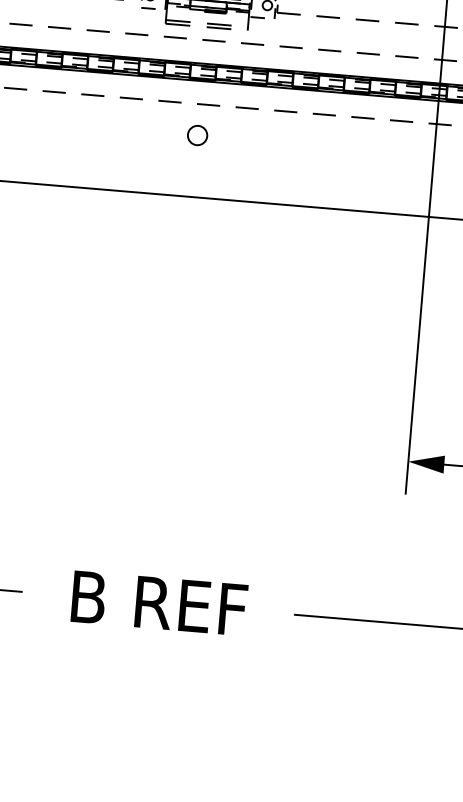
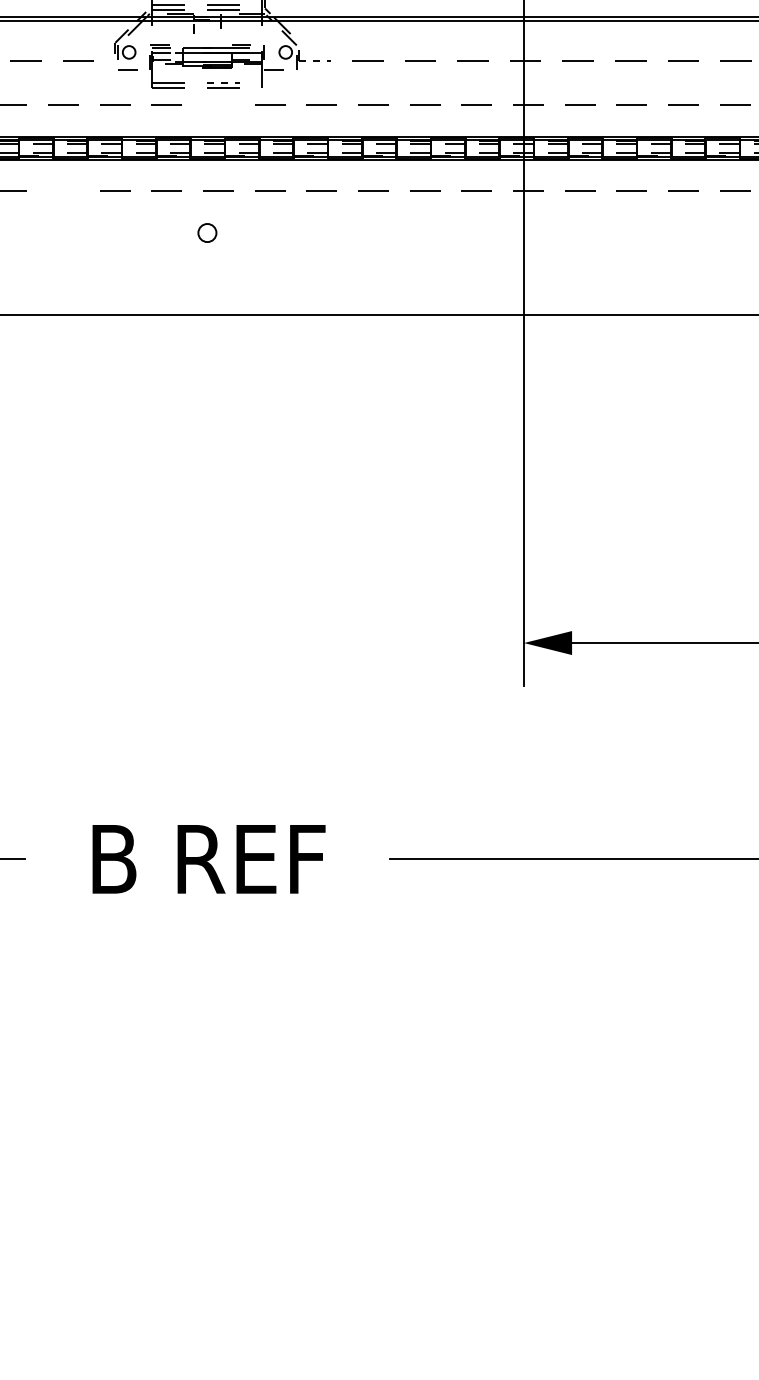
line: (289, 14) -> (315, 61), solid -> dashed
line: (219, 24) -> (224, 83), solid -> dashed
line: (213, 40) -> (218, 104), removed
line: (92, 94) -> (63, 190), removed
circle: (197, 135) -> (207, 232), size x0.7

